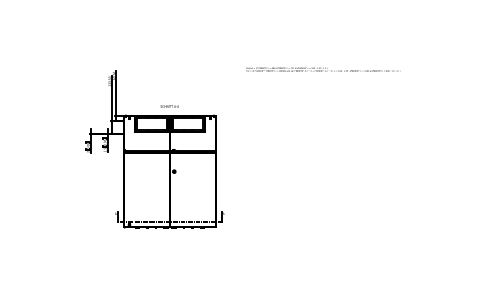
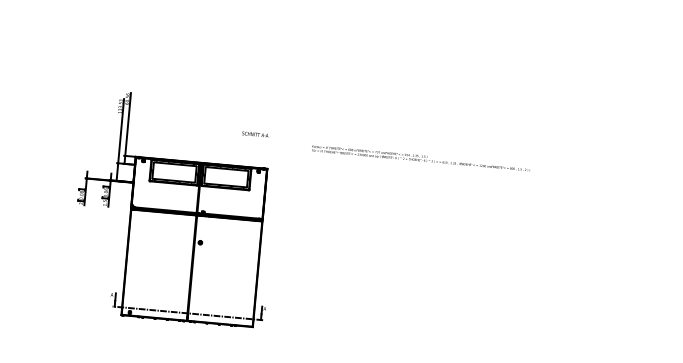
text: (323, 69) -> (421, 158), moved
text: (169, 106) -> (254, 134), moved

